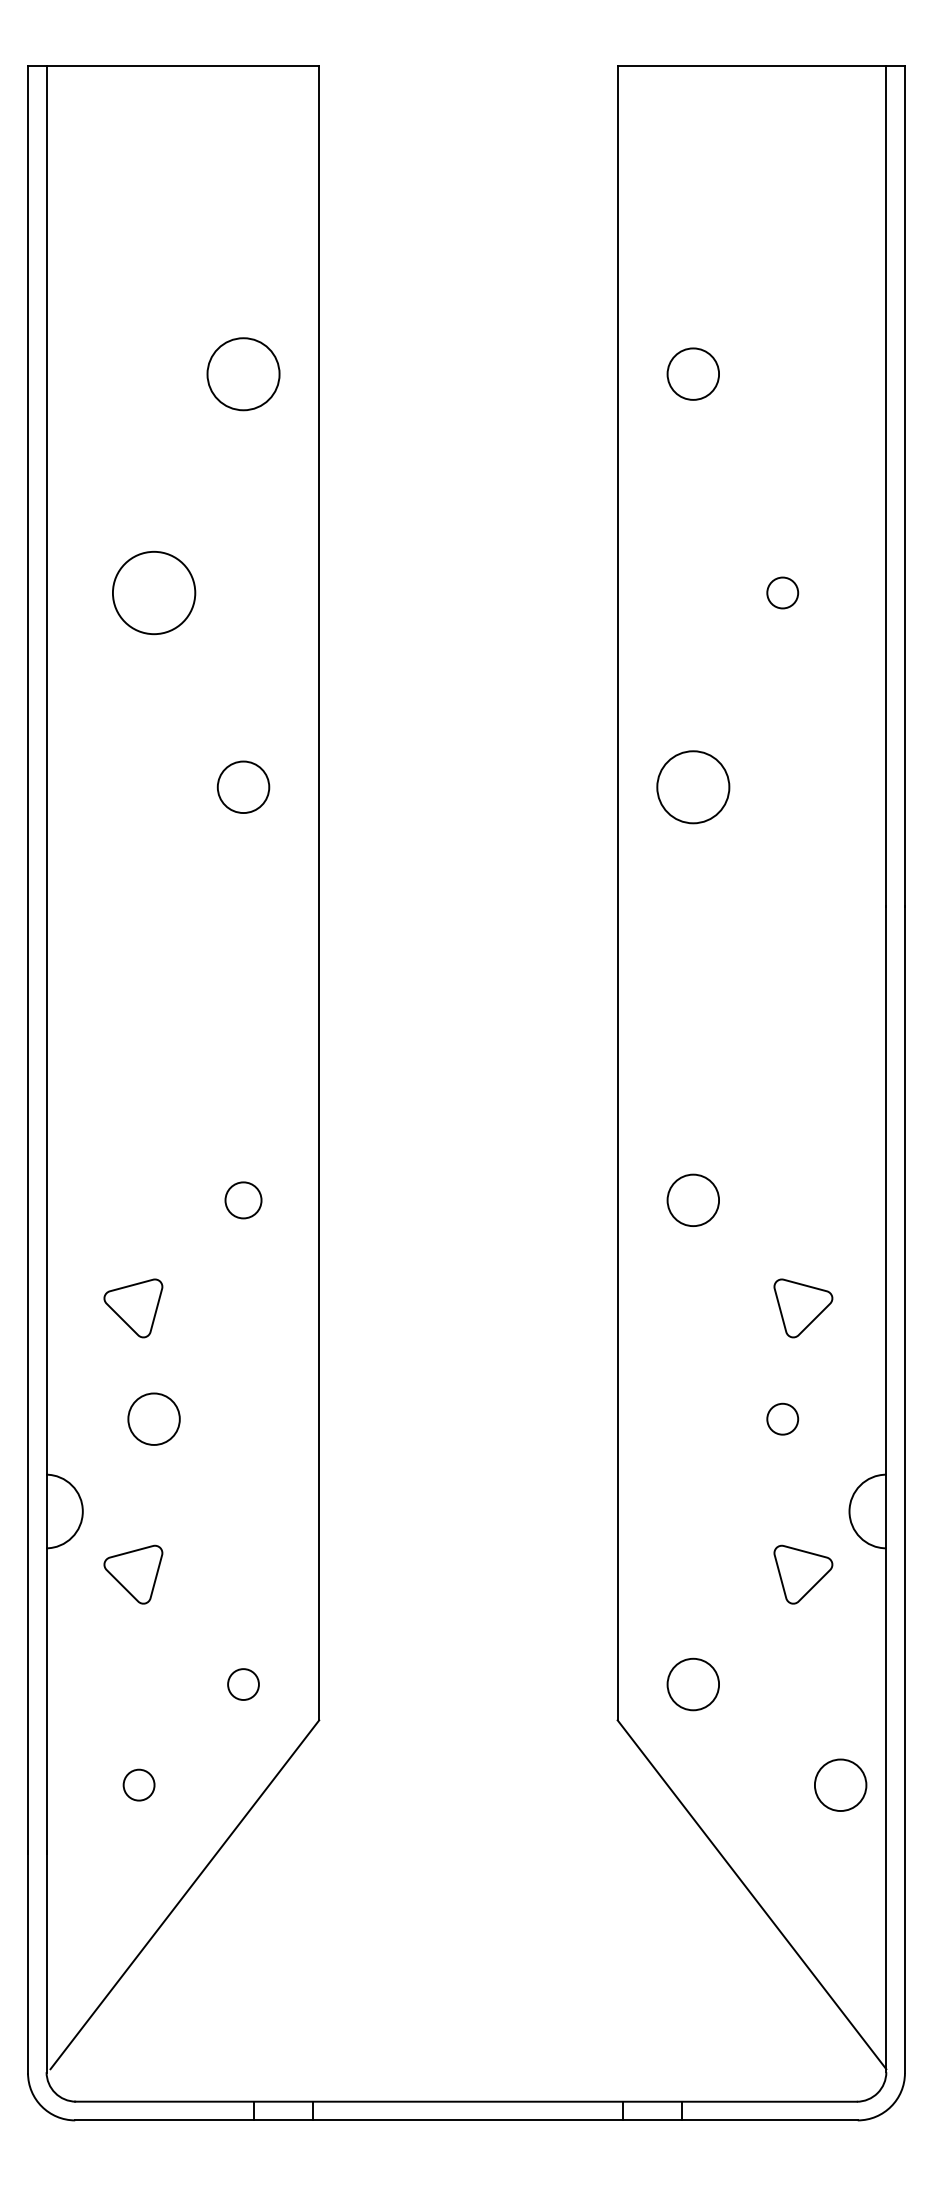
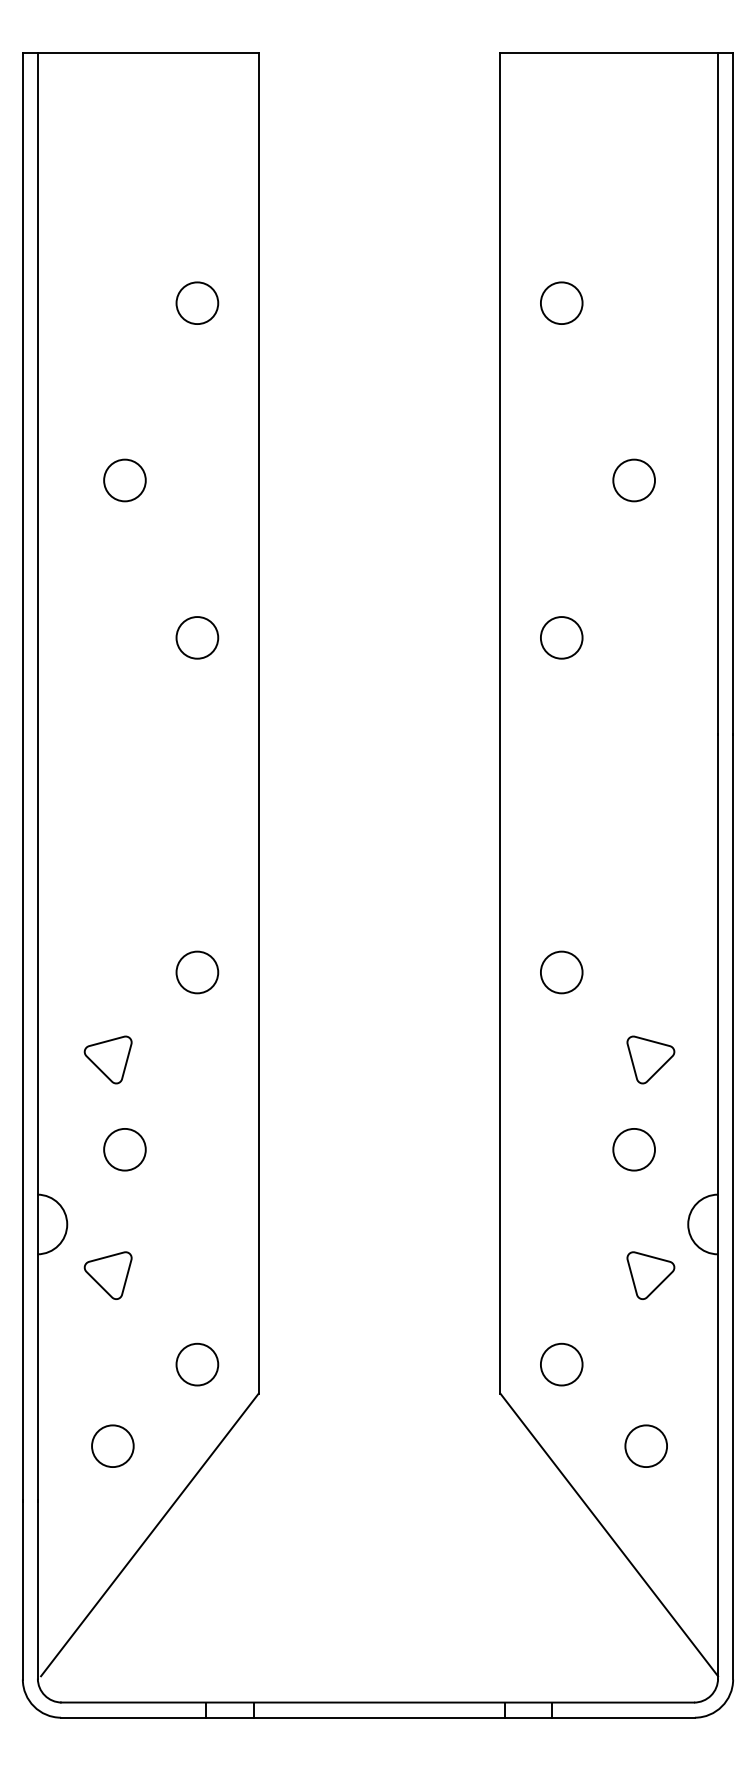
circle: (243, 373) -> (197, 302), size x0.71
circle: (153, 592) -> (124, 480), size x0.62
circle: (782, 592) -> (633, 480), size x1.67
circle: (693, 787) -> (561, 638), size x0.71
circle: (243, 1200) -> (197, 972), size x1.43
circle: (782, 1418) -> (633, 1149), size x1.67
circle: (243, 1684) -> (197, 1364), size x1.67
circle: (138, 1784) -> (112, 1445), size x1.67
circle: (840, 1784) -> (646, 1445), moved

